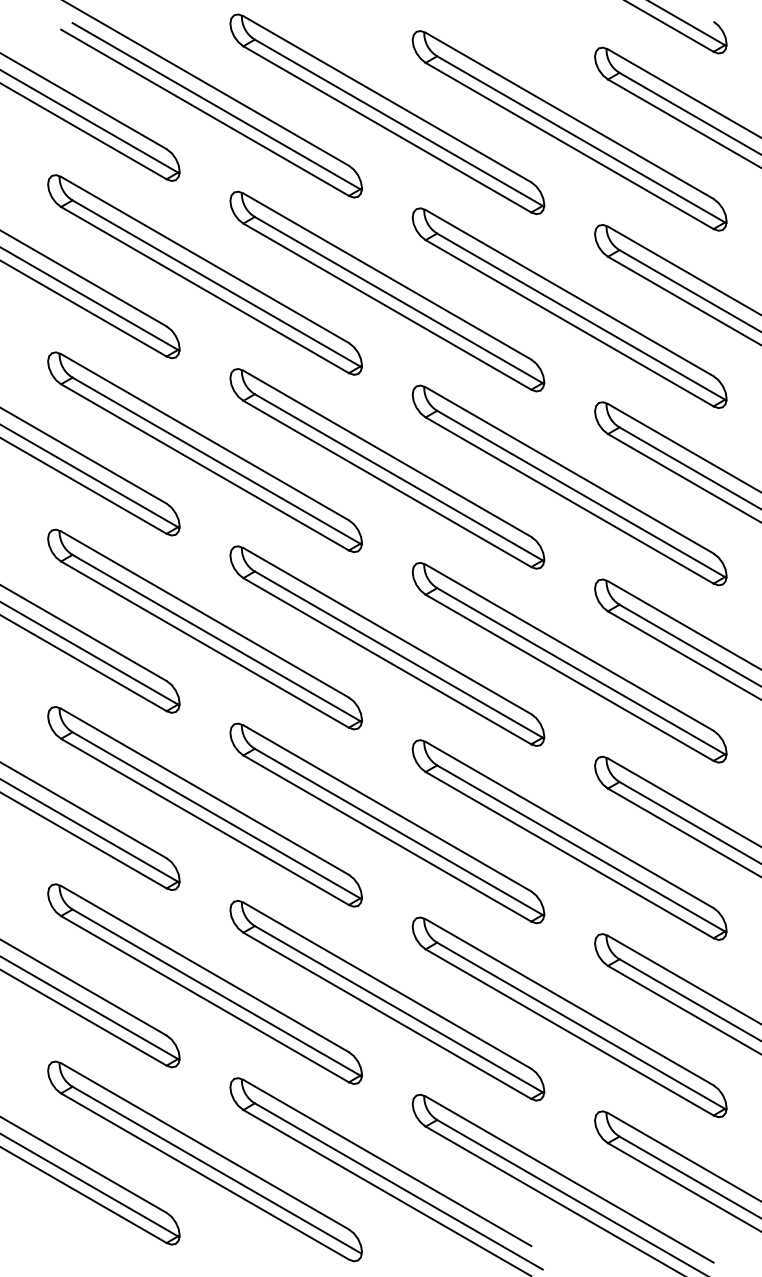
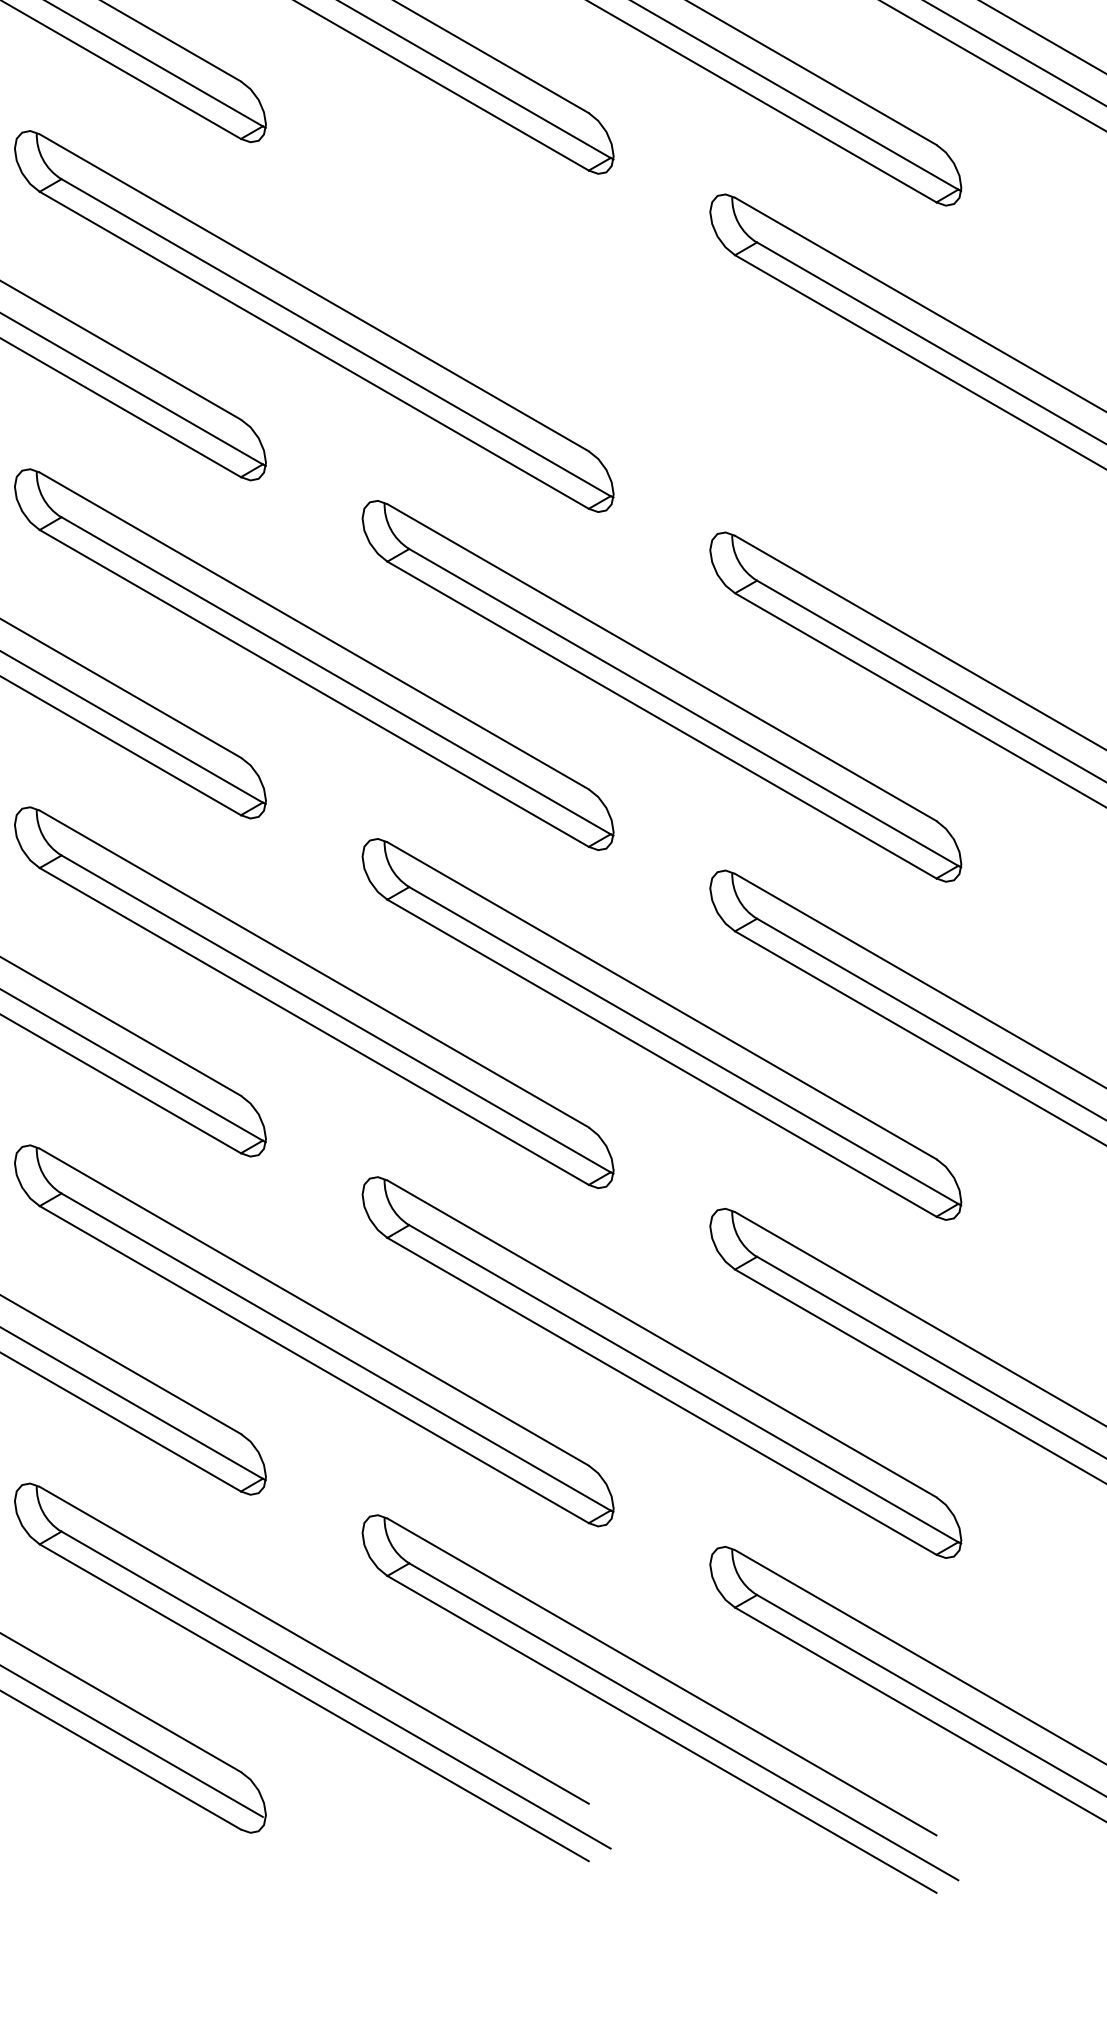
part: (569, 485) -> (661, 353), removed

